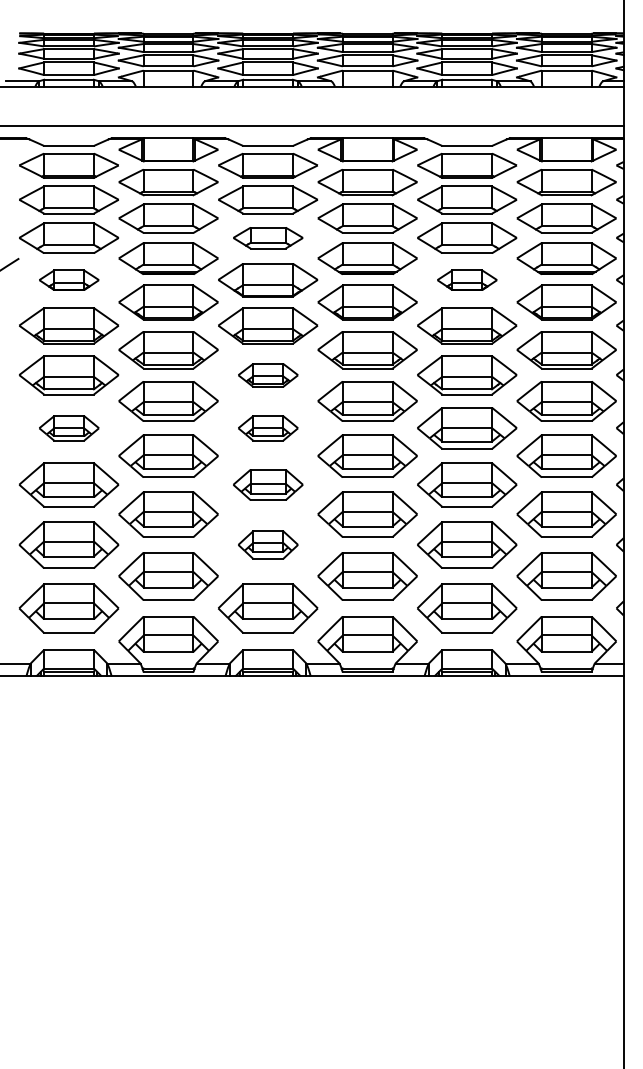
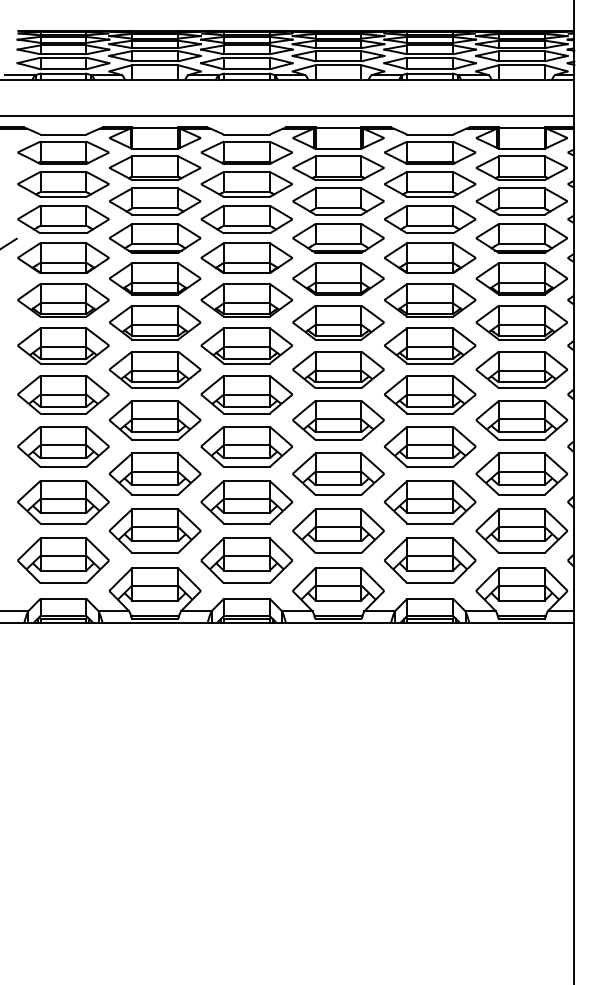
part: (268, 237) -> (247, 218), size x1.43
part: (69, 280) -> (63, 258), size x1.67
part: (467, 280) -> (430, 258), size x1.67
part: (268, 375) -> (247, 346), size x1.67
part: (69, 428) -> (63, 394), size x1.67
part: (268, 428) -> (247, 394), size x1.67
part: (268, 484) -> (247, 446), size x1.43
part: (268, 544) -> (247, 501), size x1.67

